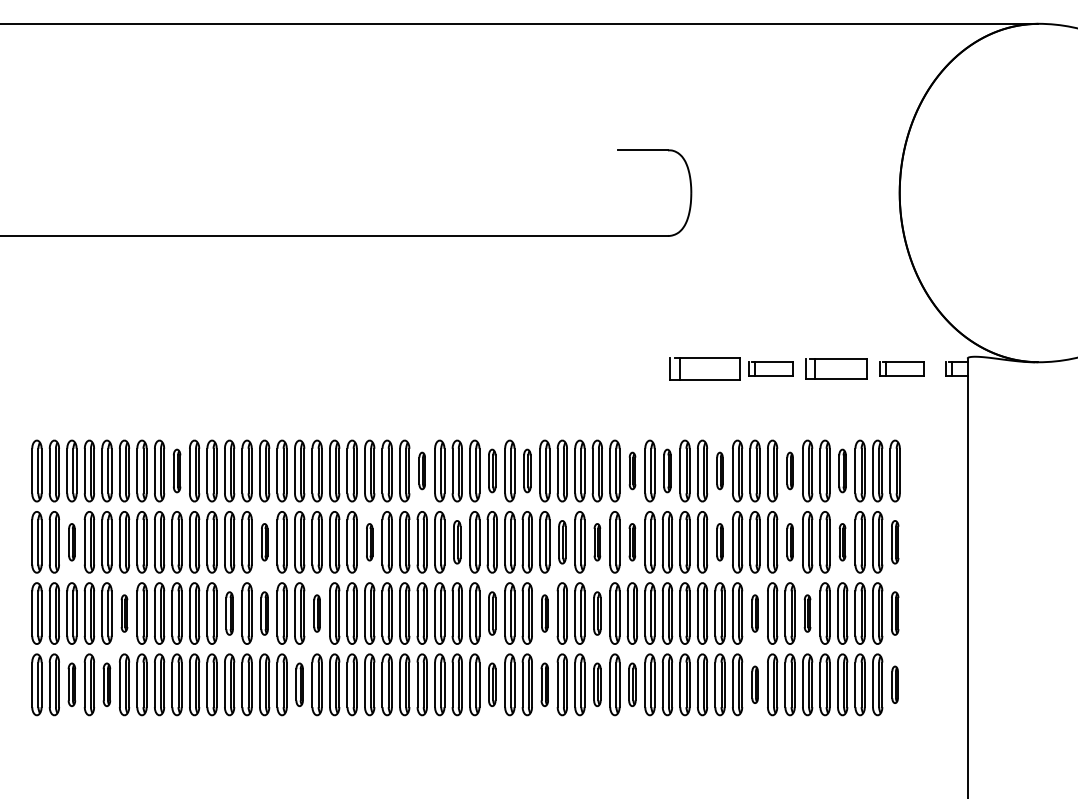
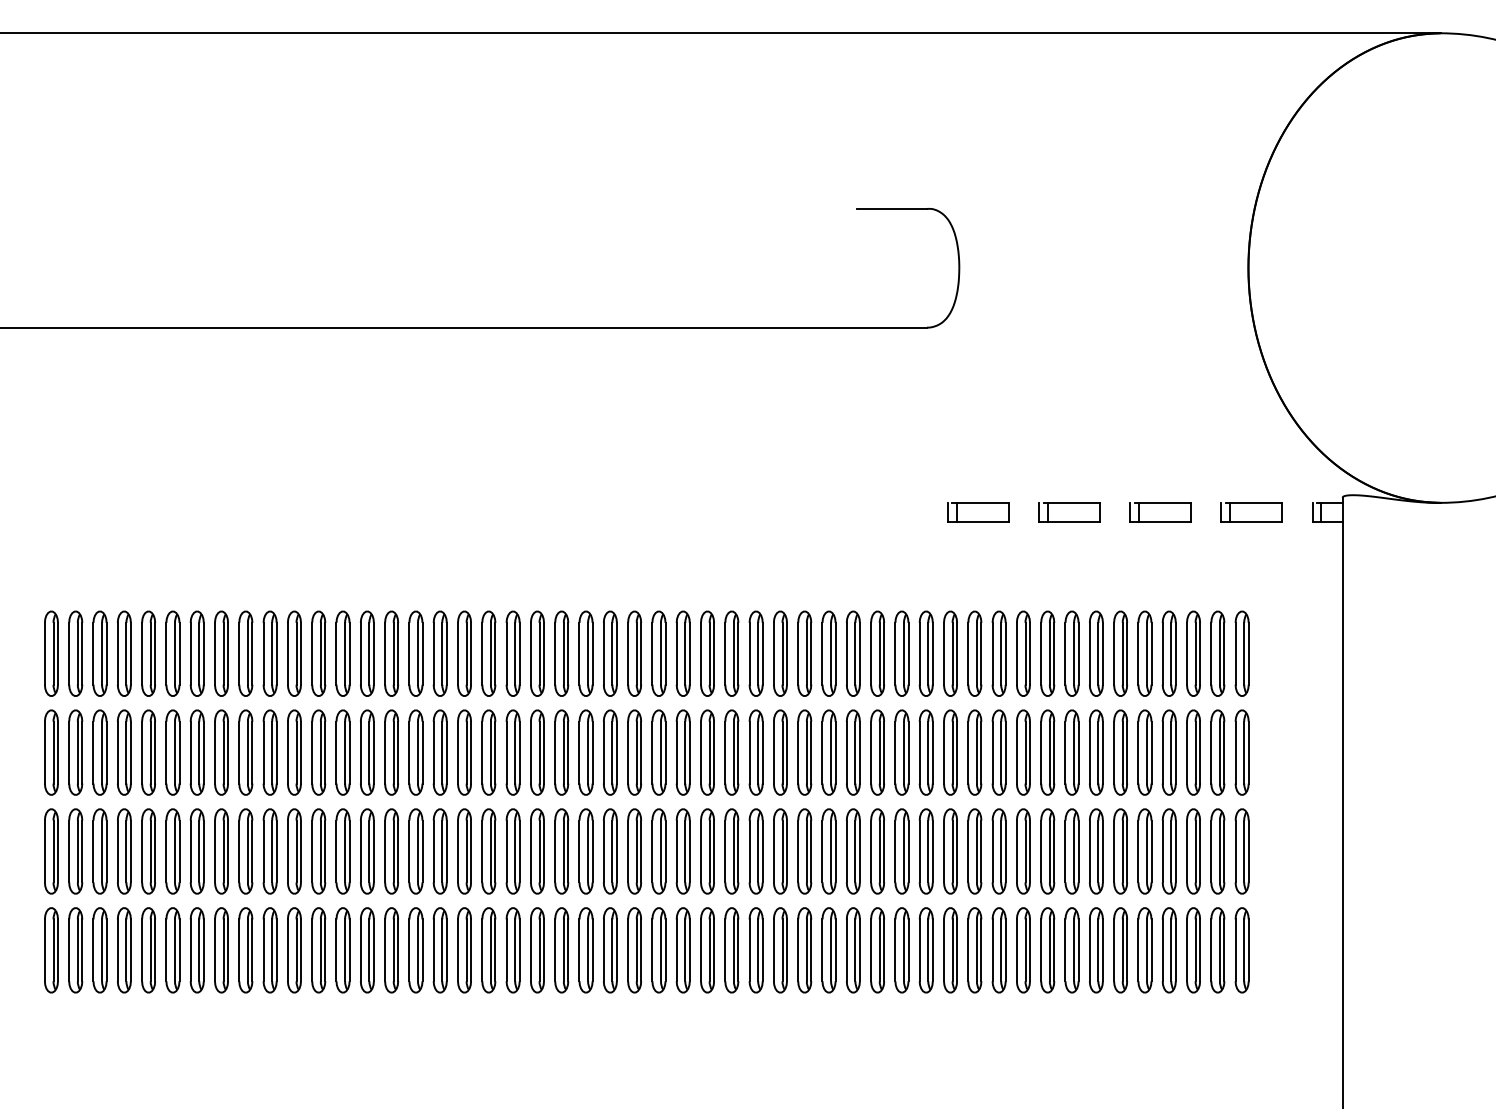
part: (705, 369) -> (978, 512), size x0.62
part: (836, 369) -> (1160, 512), size x0.71
part: (176, 470) -> (245, 653), size x1.43
part: (421, 470) -> (585, 653), size x1.67
part: (491, 470) -> (682, 653), size x1.43
part: (527, 470) -> (731, 653), size x1.43
part: (632, 470) -> (877, 653), size x1.67
part: (666, 470) -> (925, 653), size x1.43
part: (719, 470) -> (998, 653), size x1.67
part: (790, 470) -> (1096, 653), size x1.67
part: (842, 470) -> (1168, 653), size x1.43
part: (71, 542) -> (99, 752), size x1.67
part: (264, 542) -> (367, 752), size x1.67
part: (369, 542) -> (512, 752), size x1.67
part: (457, 542) -> (634, 752), size x1.43
part: (562, 542) -> (780, 752), size x1.43
part: (597, 542) -> (828, 752), size x1.67
part: (632, 542) -> (877, 752), size x1.67
part: (719, 542) -> (998, 752), size x1.67
part: (790, 542) -> (1096, 752), size x1.67
part: (842, 542) -> (1168, 752), size x1.67
part: (894, 542) -> (1241, 752), size x1.43
part: (124, 613) -> (172, 851), size x1.67
part: (229, 613) -> (318, 851), size x1.43
part: (264, 613) -> (367, 851), size x1.43
part: (316, 613) -> (439, 851), size x1.67
part: (491, 613) -> (682, 851), size x1.43
part: (544, 613) -> (755, 851), size x1.67
part: (597, 613) -> (828, 851), size x1.43
part: (754, 613) -> (1047, 851), size x1.67
part: (807, 613) -> (1120, 851), size x1.67
part: (894, 613) -> (1241, 851), size x1.43
part: (71, 684) -> (99, 950), size x1.43
part: (106, 684) -> (148, 950), size x1.43
part: (299, 684) -> (415, 950), size x1.43
part: (491, 684) -> (682, 950), size x1.43
part: (544, 684) -> (755, 950), size x1.43
part: (597, 684) -> (828, 950), size x1.43
part: (632, 684) -> (877, 950), size x1.43
part: (754, 684) -> (1047, 950), size x1.67
part: (894, 684) -> (1241, 950), size x1.67

